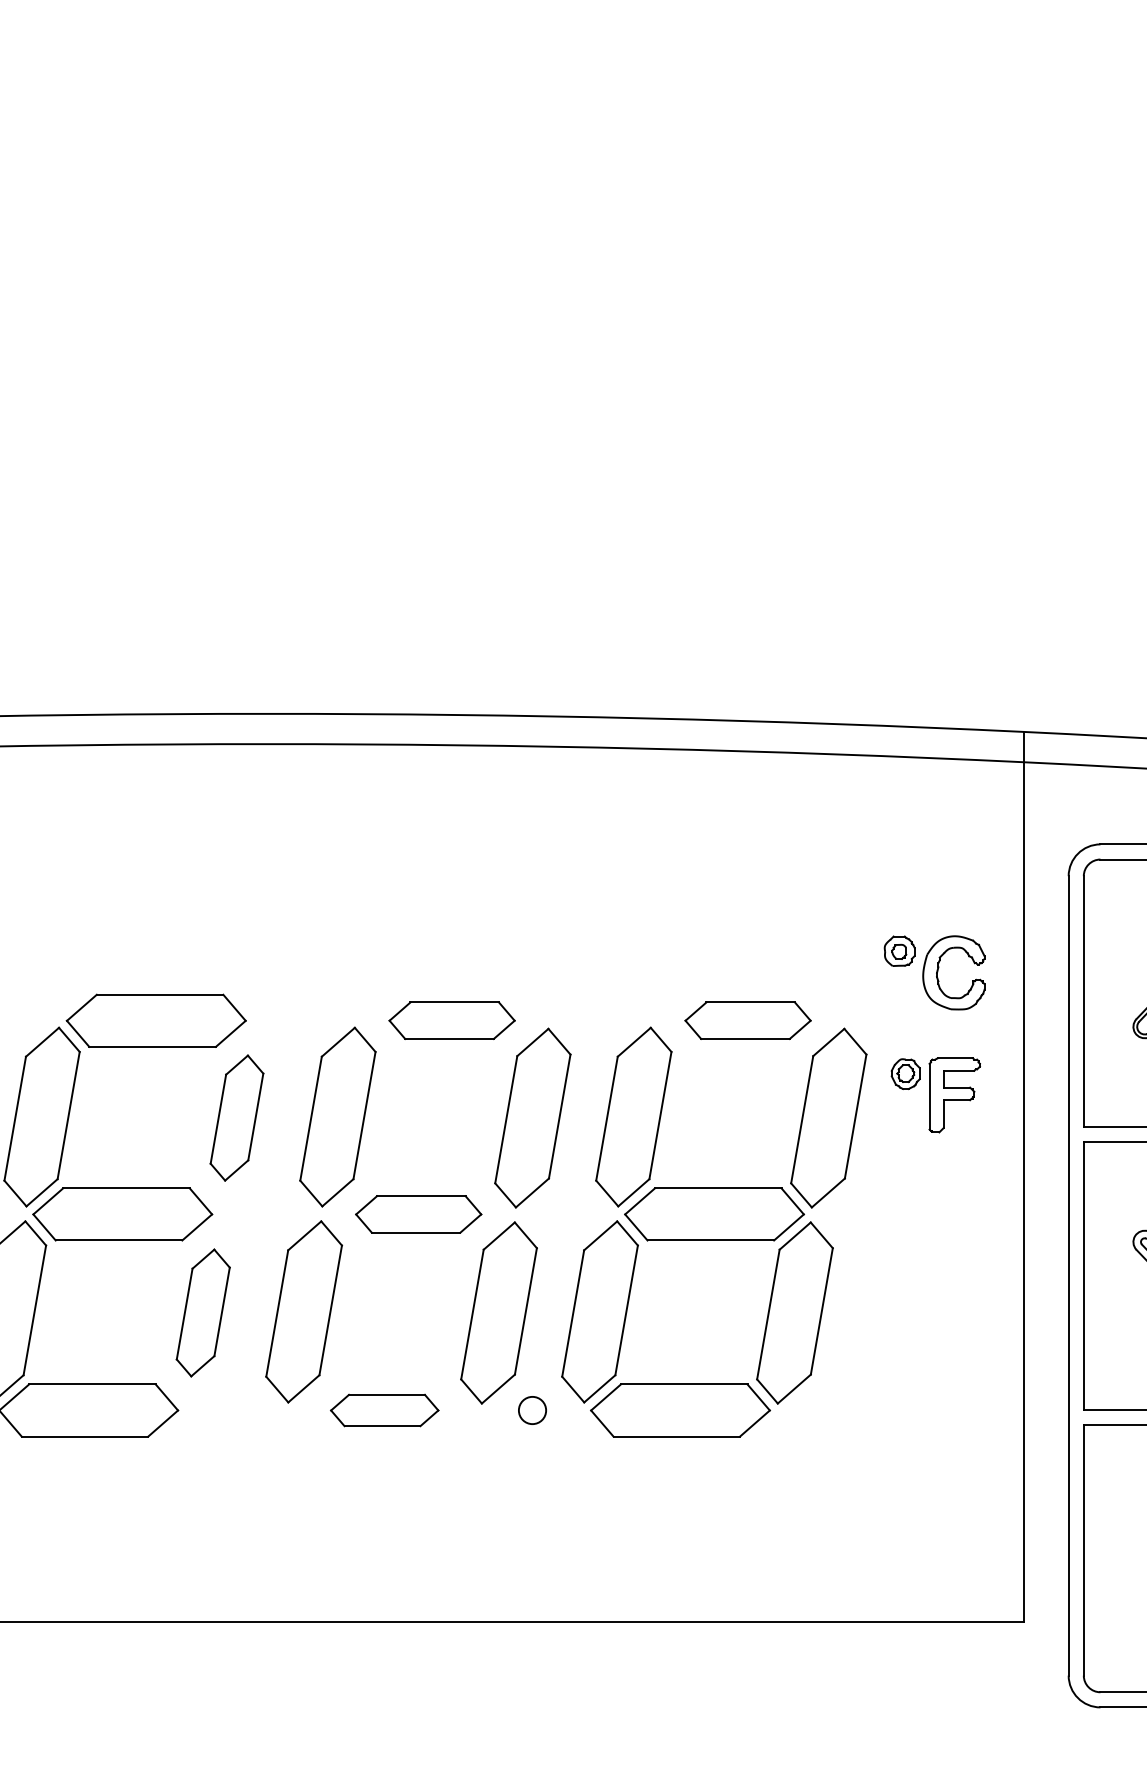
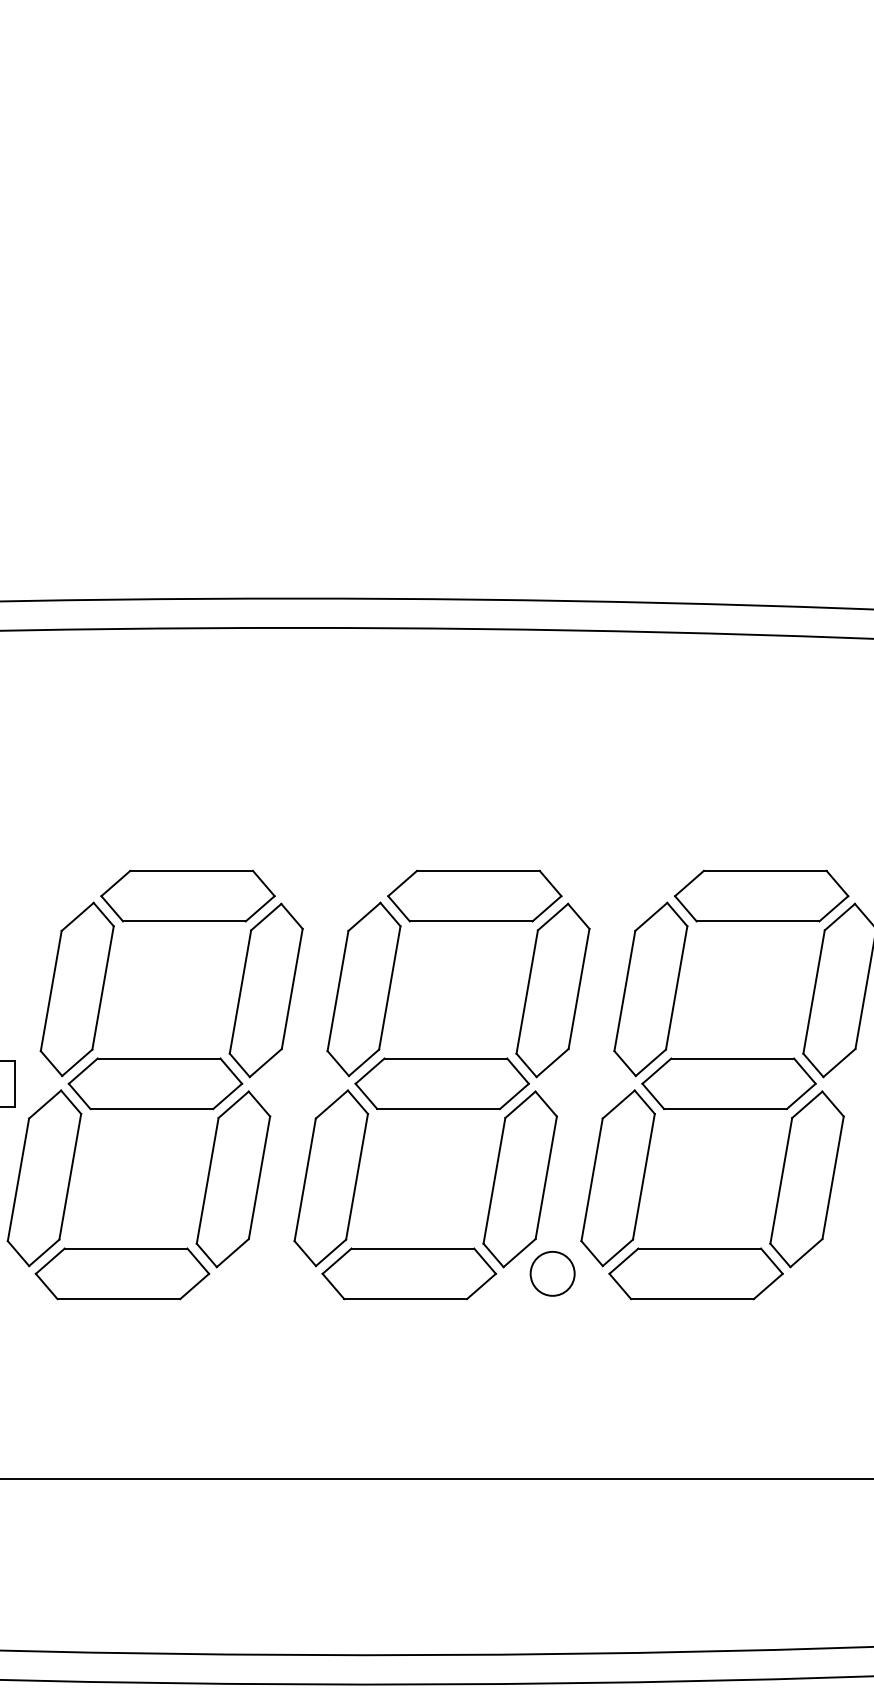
part: (451, 1020) -> (474, 895), size x1.43
part: (747, 1020) -> (761, 895), size x1.43
part: (236, 1117) -> (265, 989), size x1.43
part: (418, 1214) -> (442, 1083), size x1.43
part: (203, 1312) -> (233, 1178), size x1.43
part: (384, 1410) -> (409, 1273), size x1.67
circle: (532, 1410) -> (552, 1273), size x1.67

